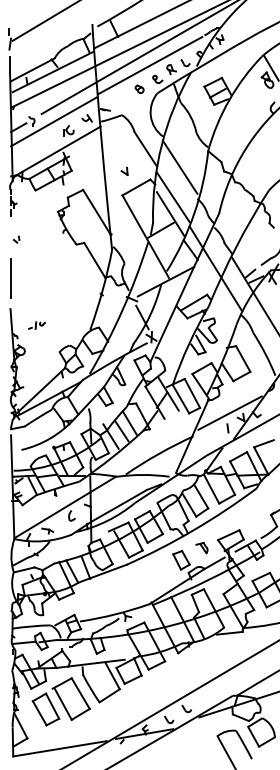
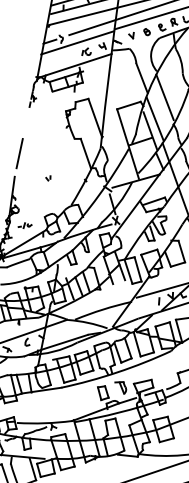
part: (124, 170) -> (131, 34), moved
part: (16, 239) -> (48, 178), moved
part: (36, 325) -> (24, 225), moved
part: (201, 547) -> (120, 386), size x1.43

